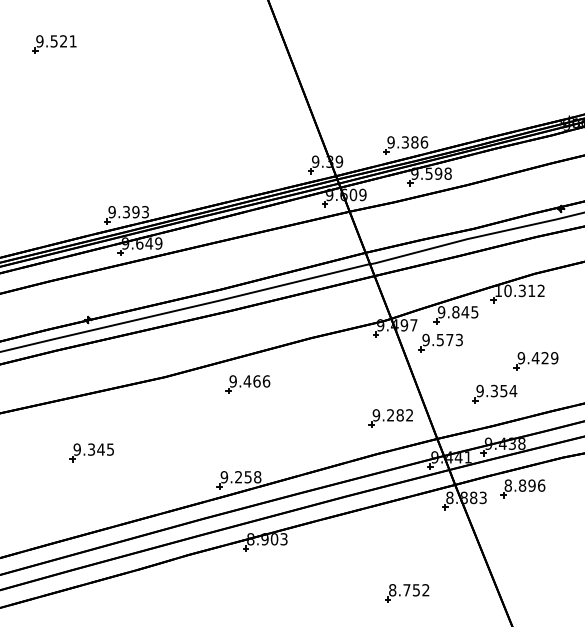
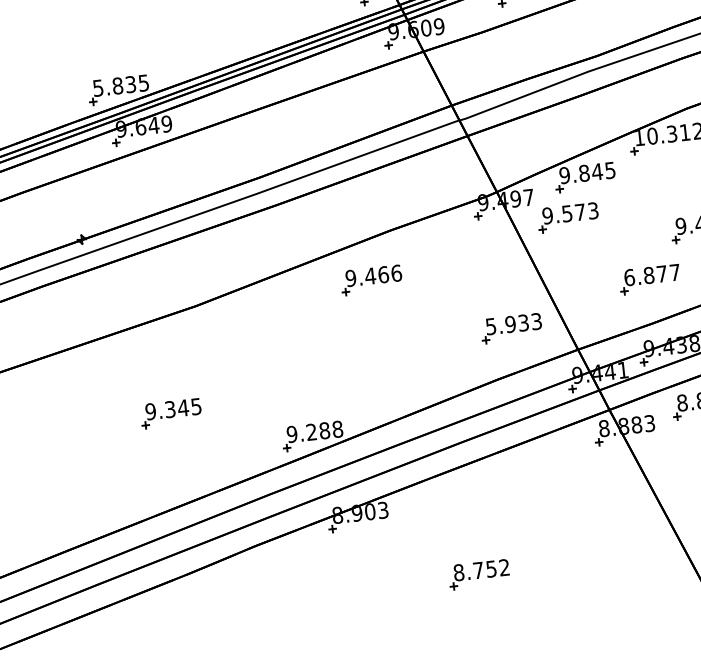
text: (128, 212) -> (120, 86), 9.393 -> 5.835
part: (247, 384) -> (370, 280), moved
text: (496, 390) -> (651, 274), 9.354 -> 6.877
text: (392, 415) -> (513, 324), 9.282 -> 5.933
part: (91, 452) -> (170, 413), moved
text: (247, 477) -> (323, 431), 9.258 -> 9.288
part: (407, 593) -> (479, 574), moved

